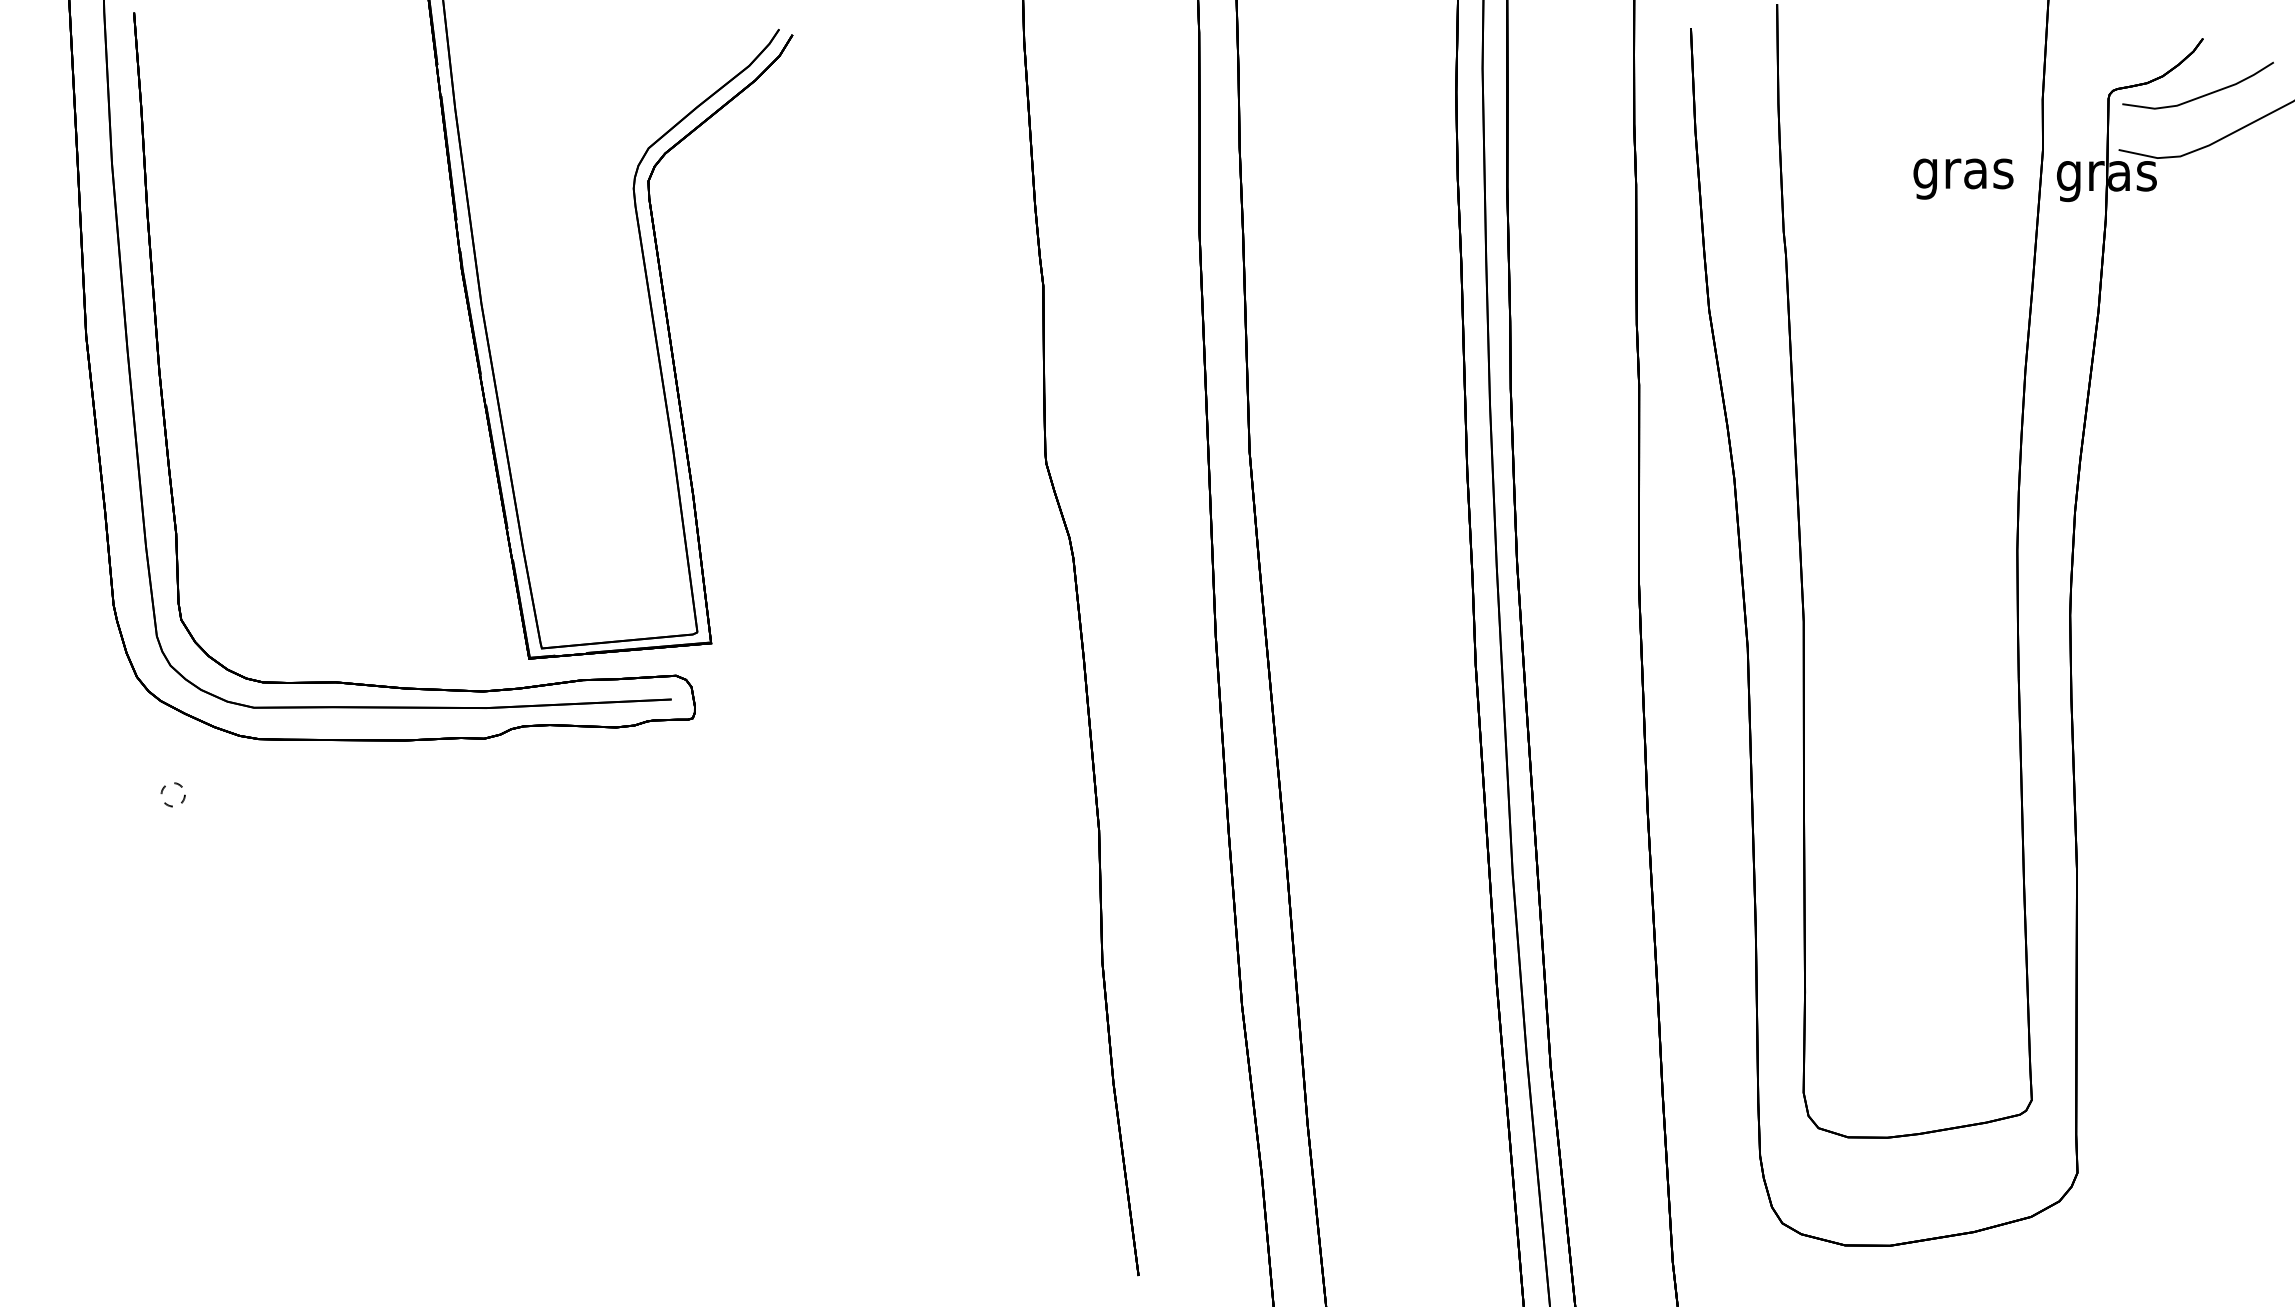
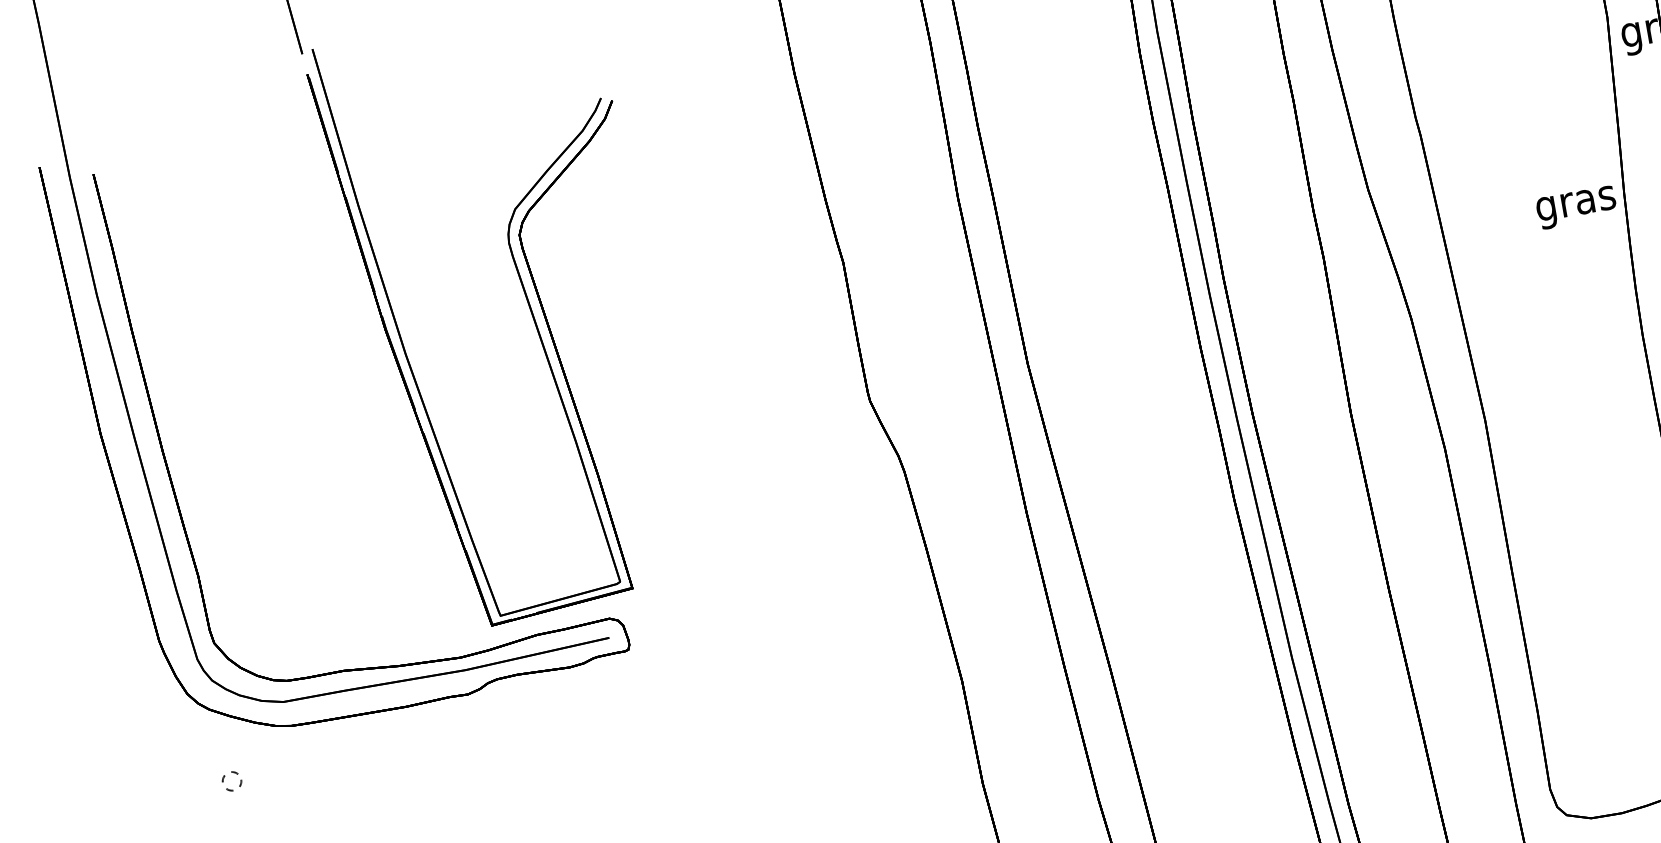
text: (1963, 178) -> (1576, 207), moved

